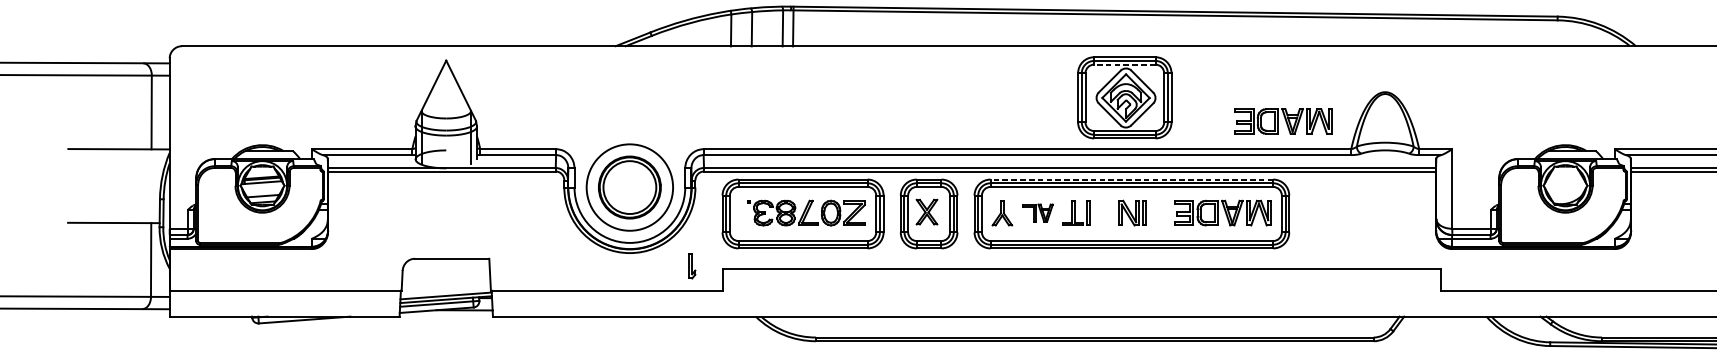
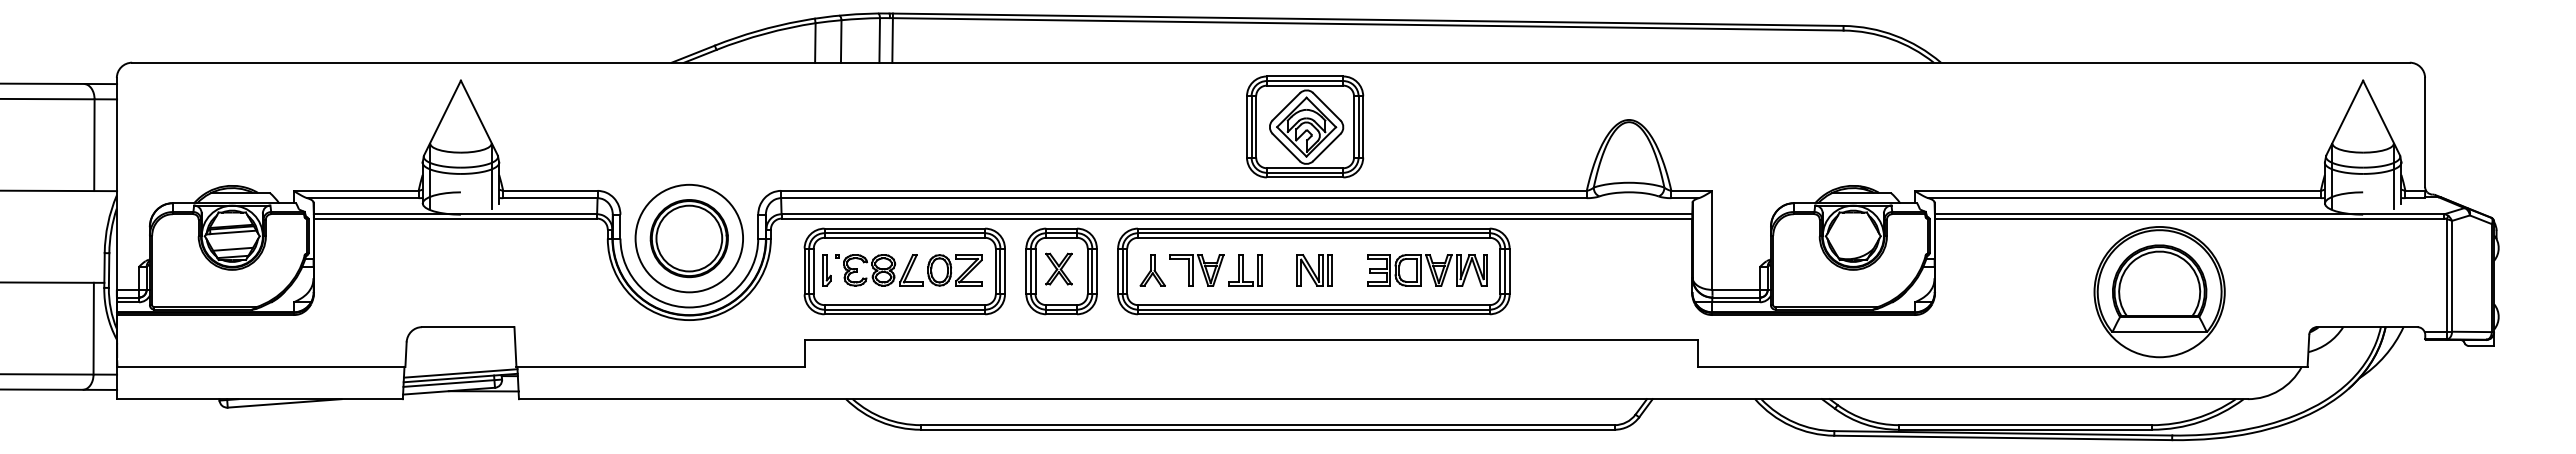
line: (1124, 64) -> (1304, 85), dashed -> solid
part: (1283, 121) -> (1502, 156), removed
line: (1131, 179) -> (1313, 228), dashed -> solid
part: (1037, 213) -> (1196, 270), size x1.43
part: (691, 266) -> (826, 270), moved

